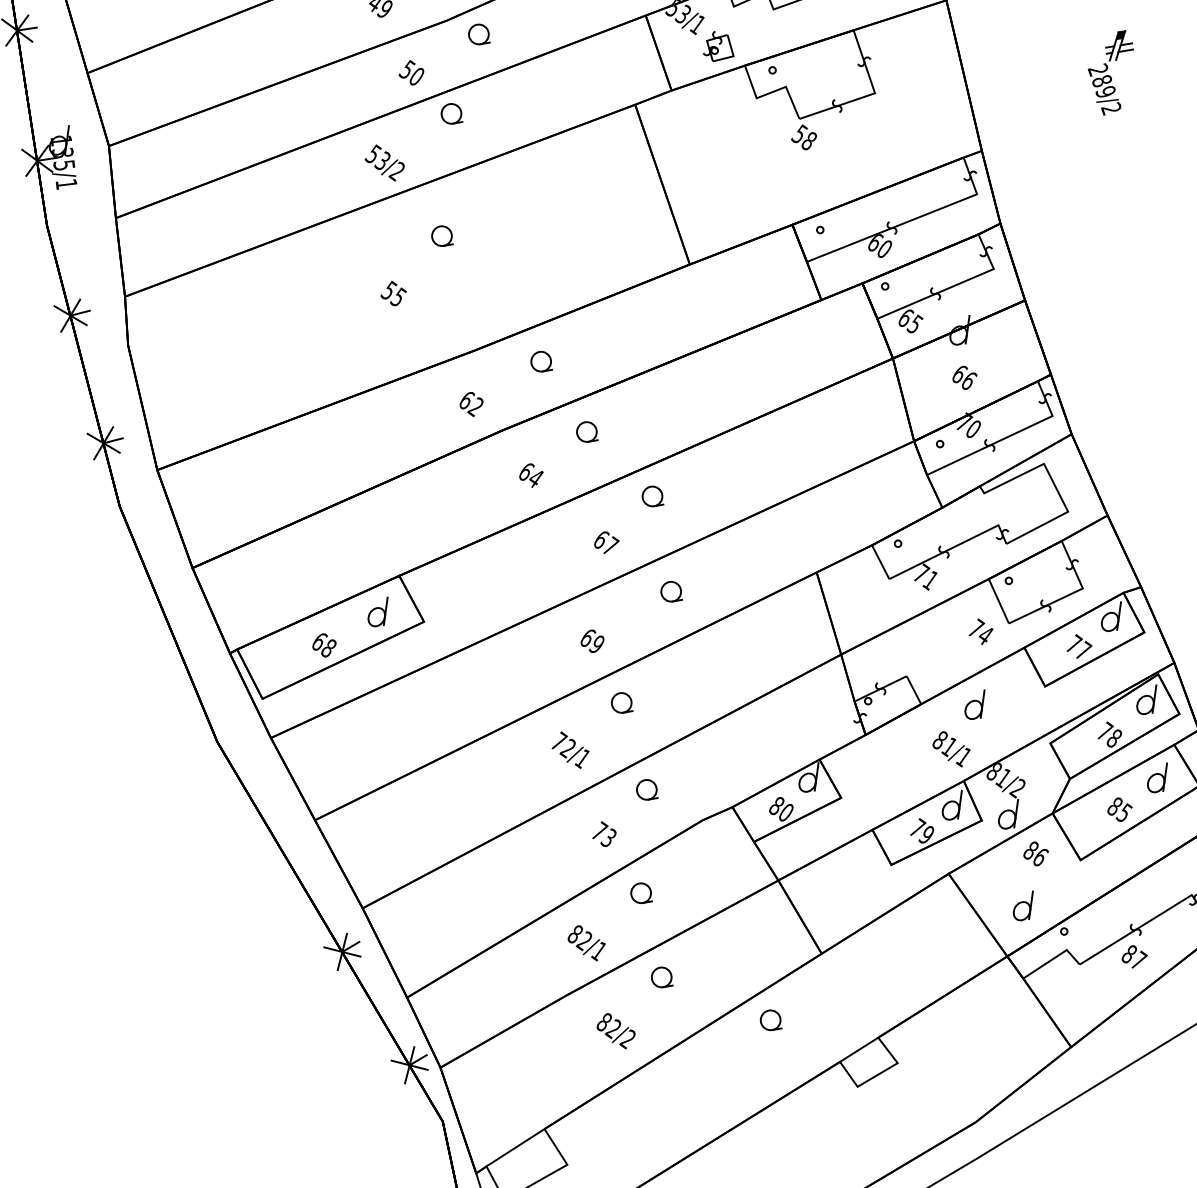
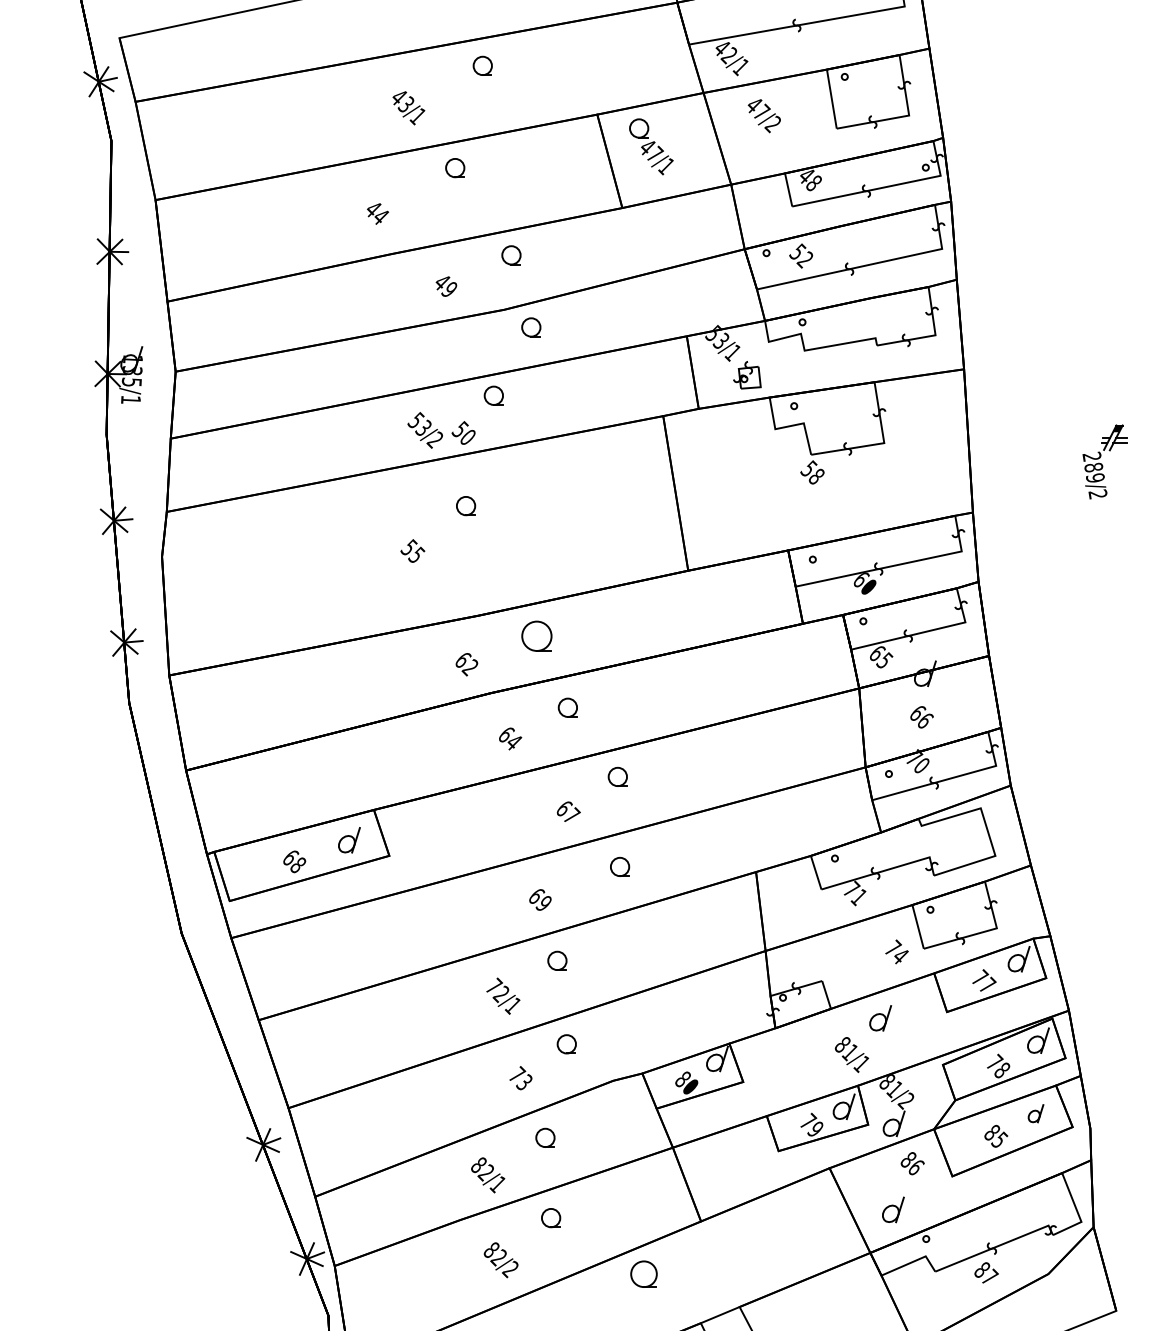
text: (411, 72) -> (463, 432), moved
part: (541, 361) -> (537, 636), size x1.6
part: (1157, 778) -> (1035, 1113), size x0.7
part: (770, 1020) -> (643, 1274), size x1.4

